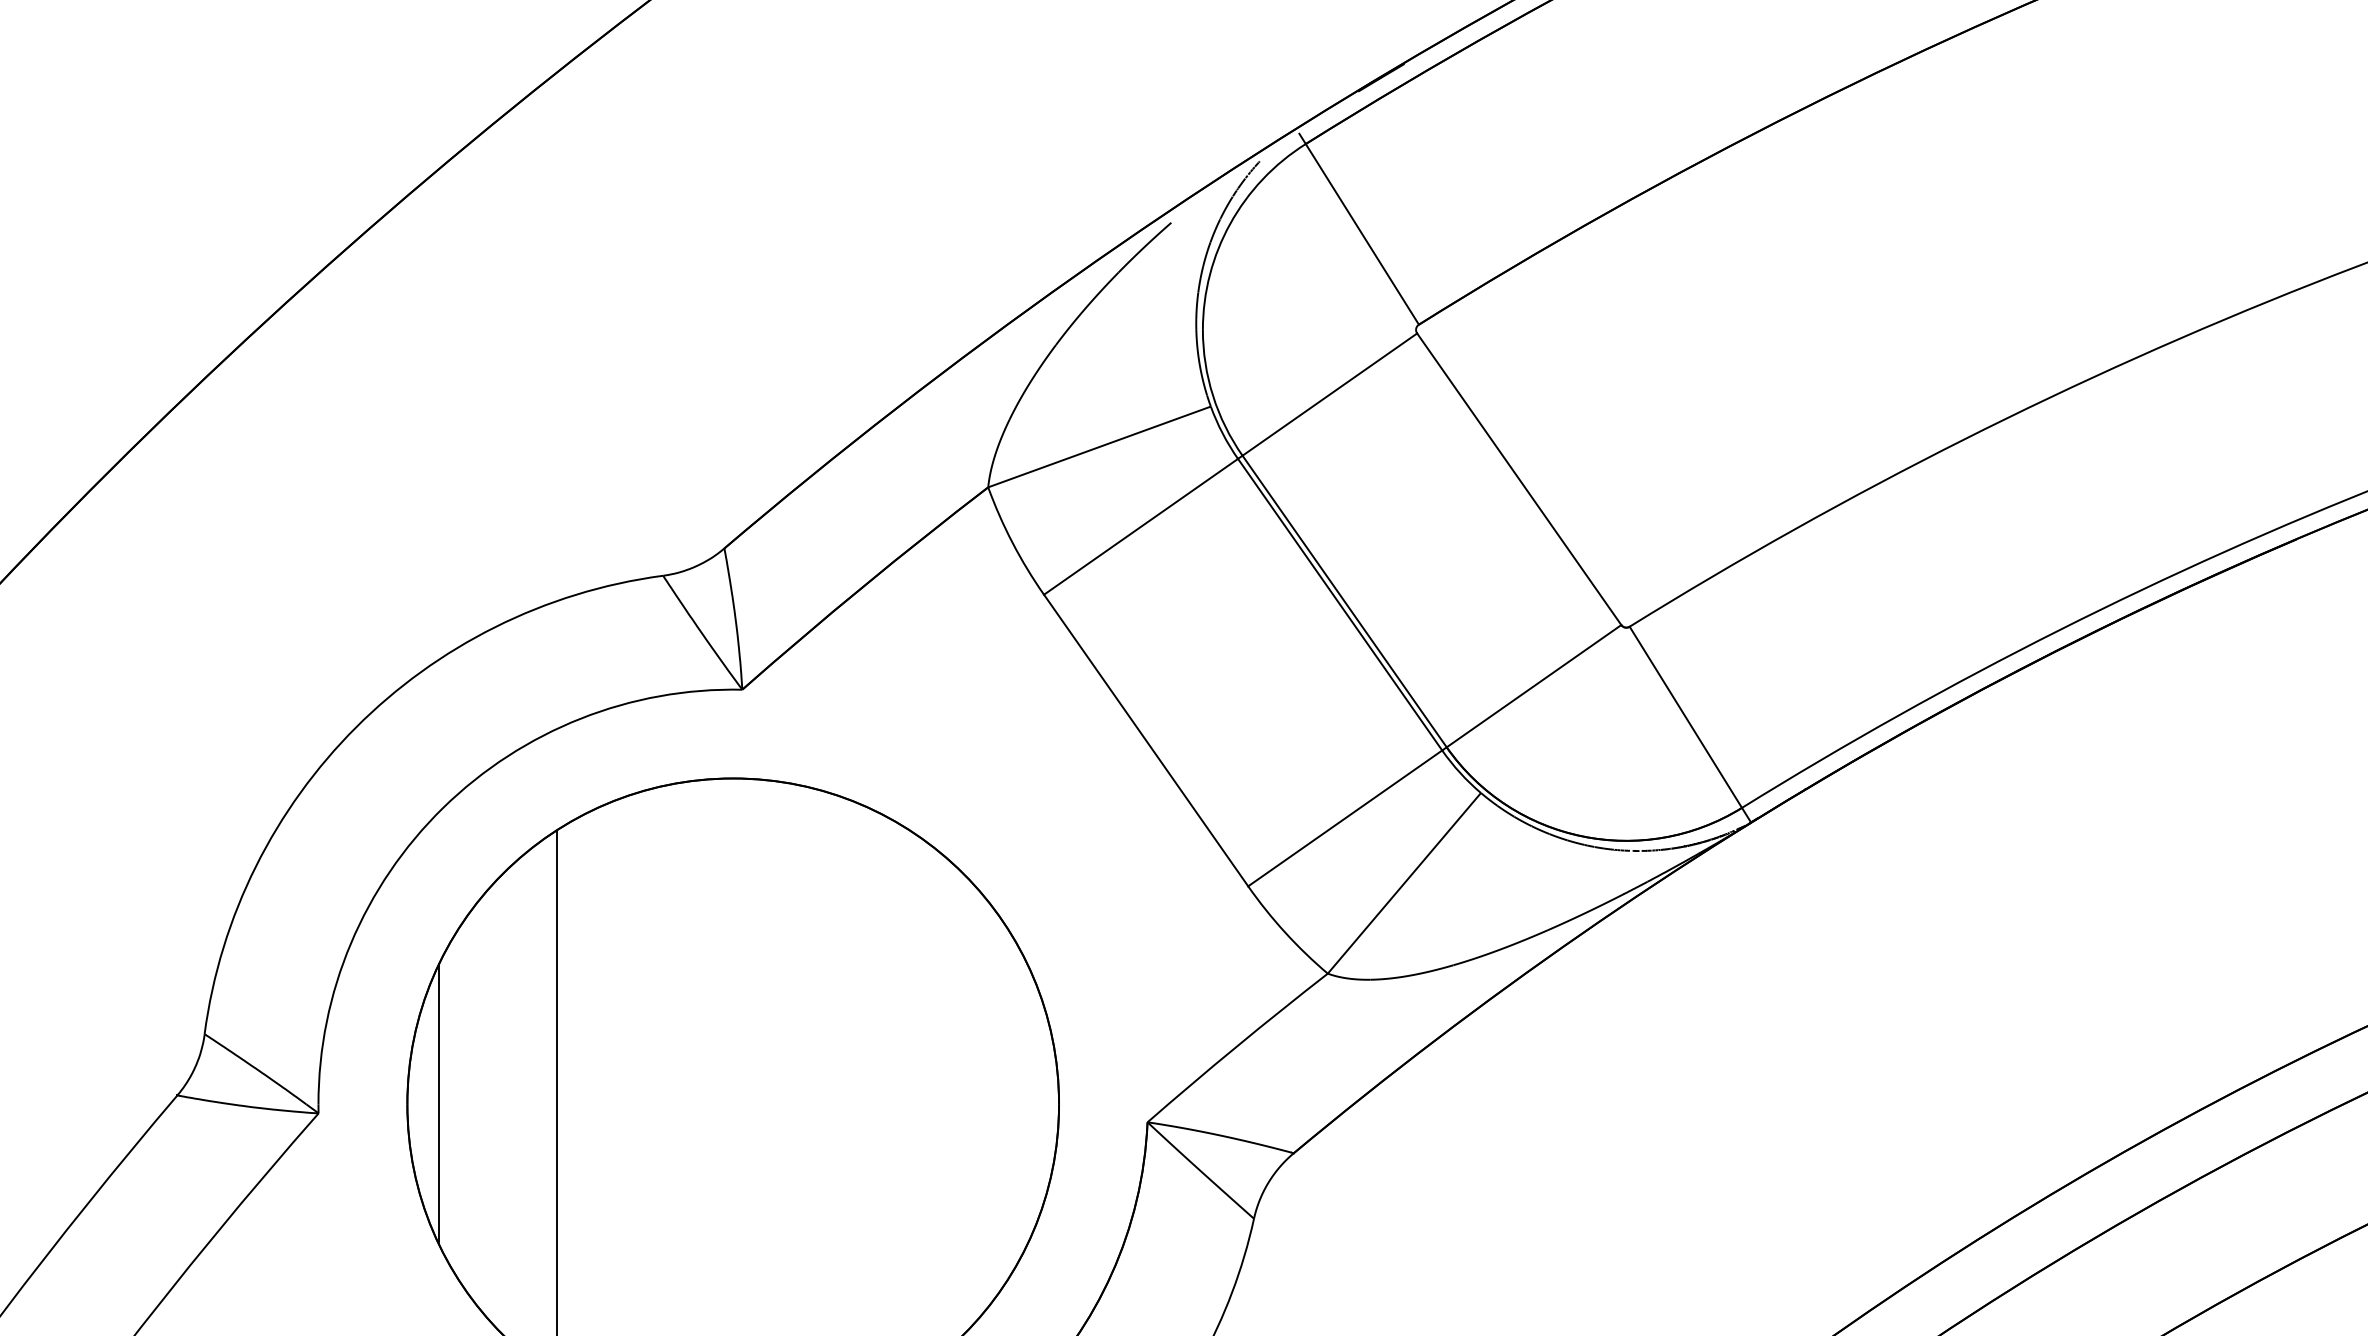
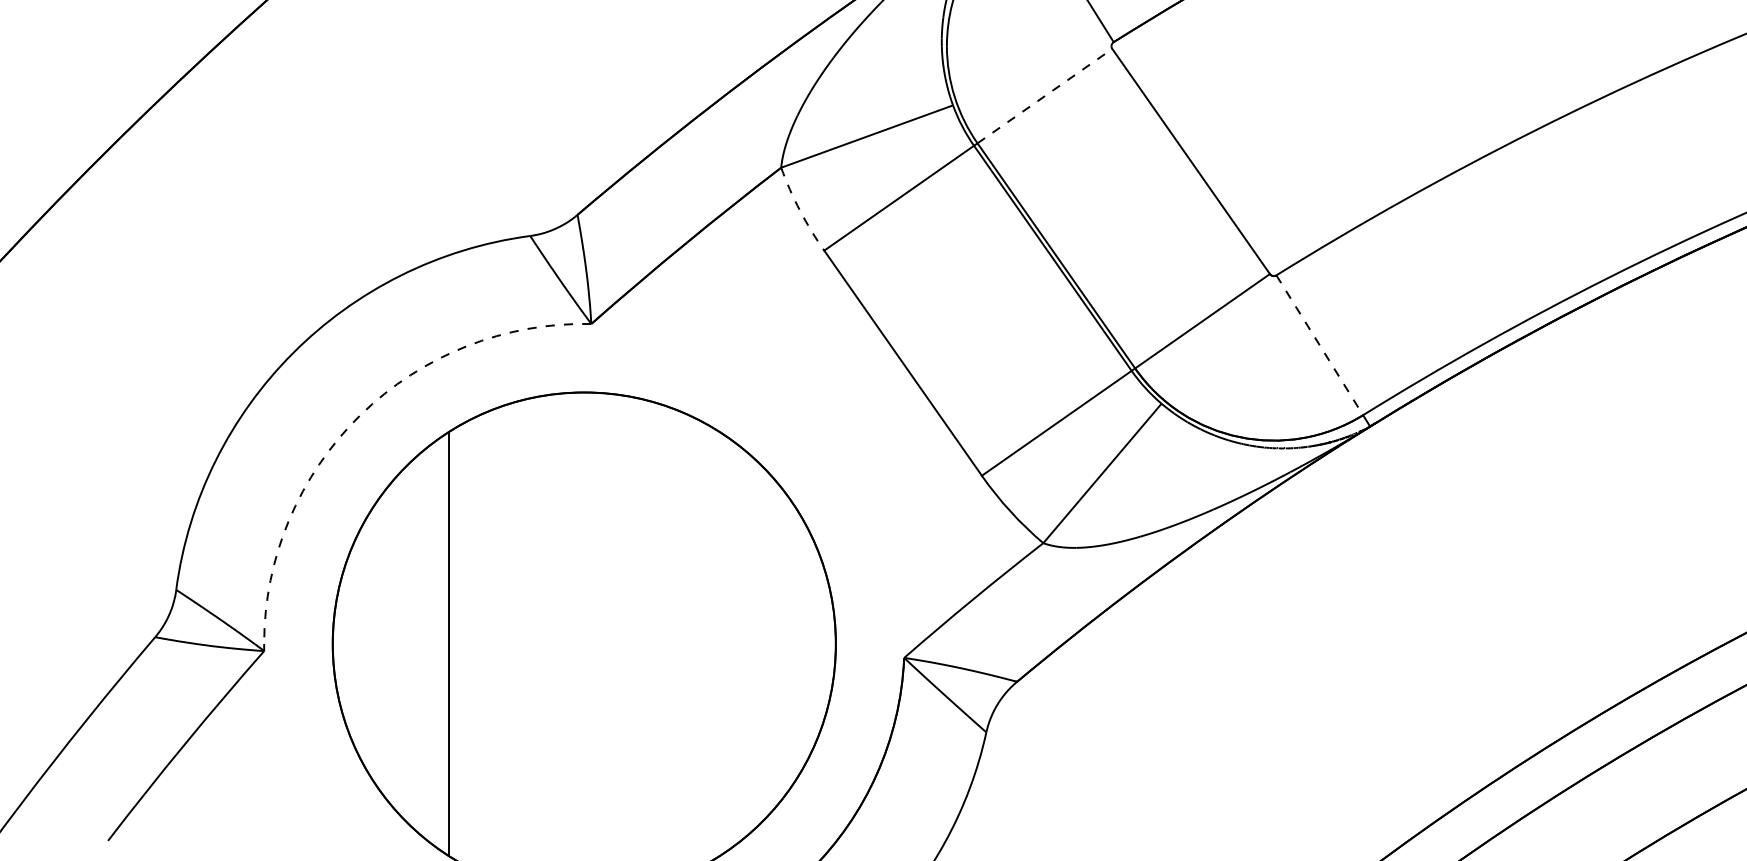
line: (1329, 394) -> (1044, 96), solid -> dashed
arc: (1012, 542) -> (799, 210), solid -> dashed
line: (1685, 717) -> (1319, 345), solid -> dashed
arc: (443, 807) -> (360, 414), solid -> dashed
line: (438, 1104) -> (356, 644), removed

